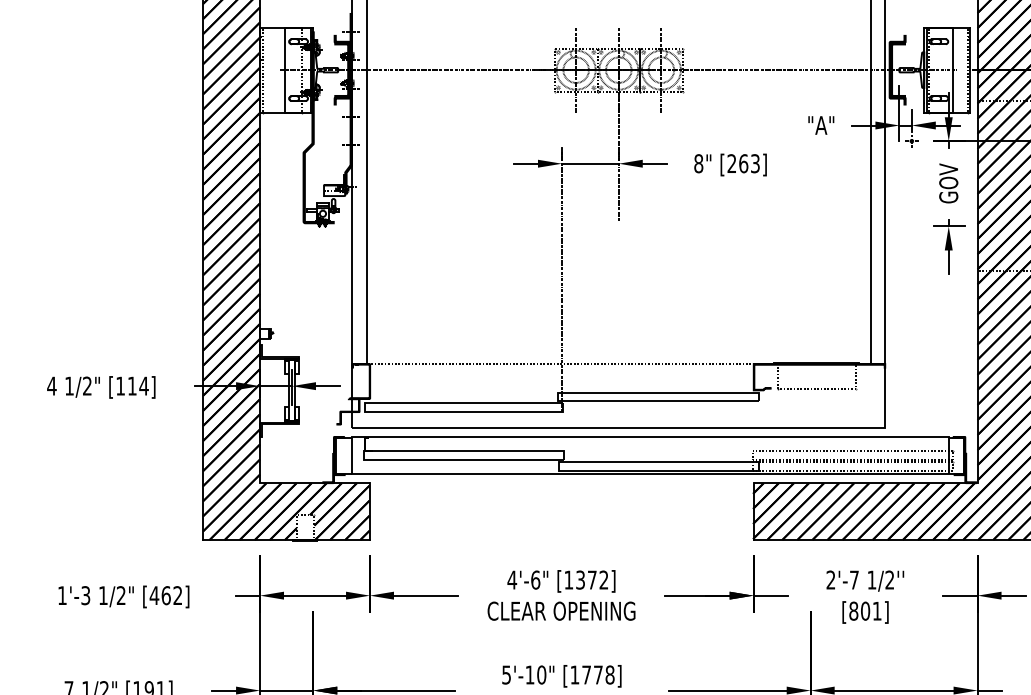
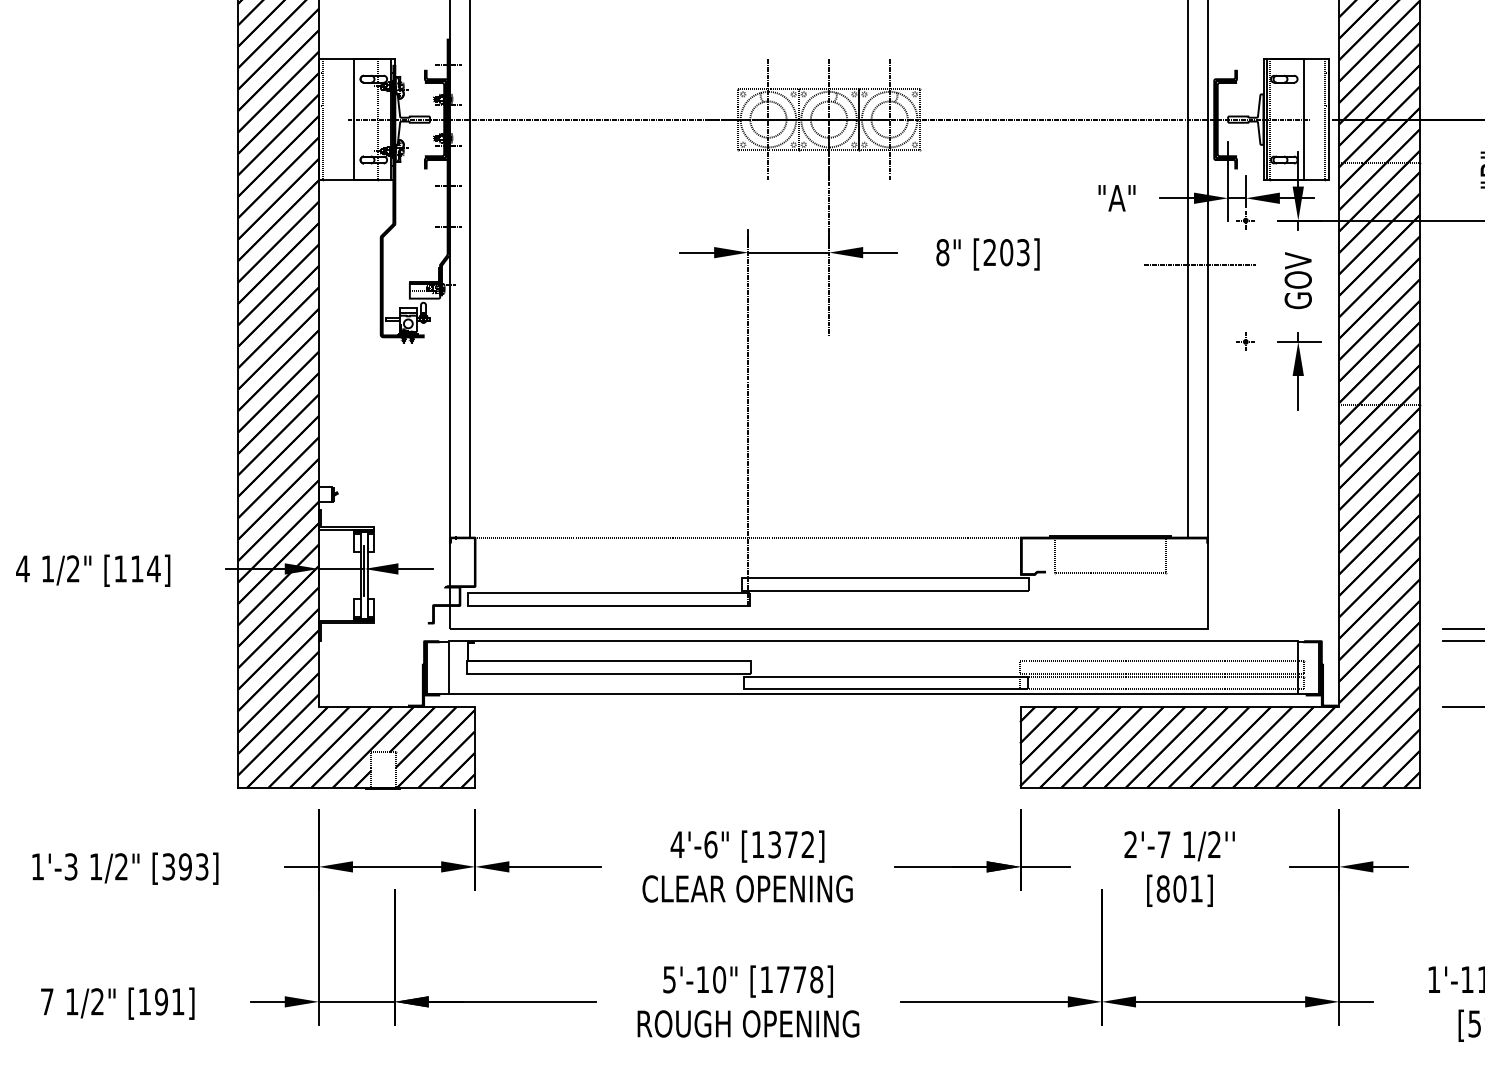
text: (743, 163) -> (1006, 252), [263] -> [203]
line: (879, 172) -> (1199, 265), added
part: (911, 226) -> (1245, 341), added
text: (165, 595) -> (184, 866), [462] -> [393]

